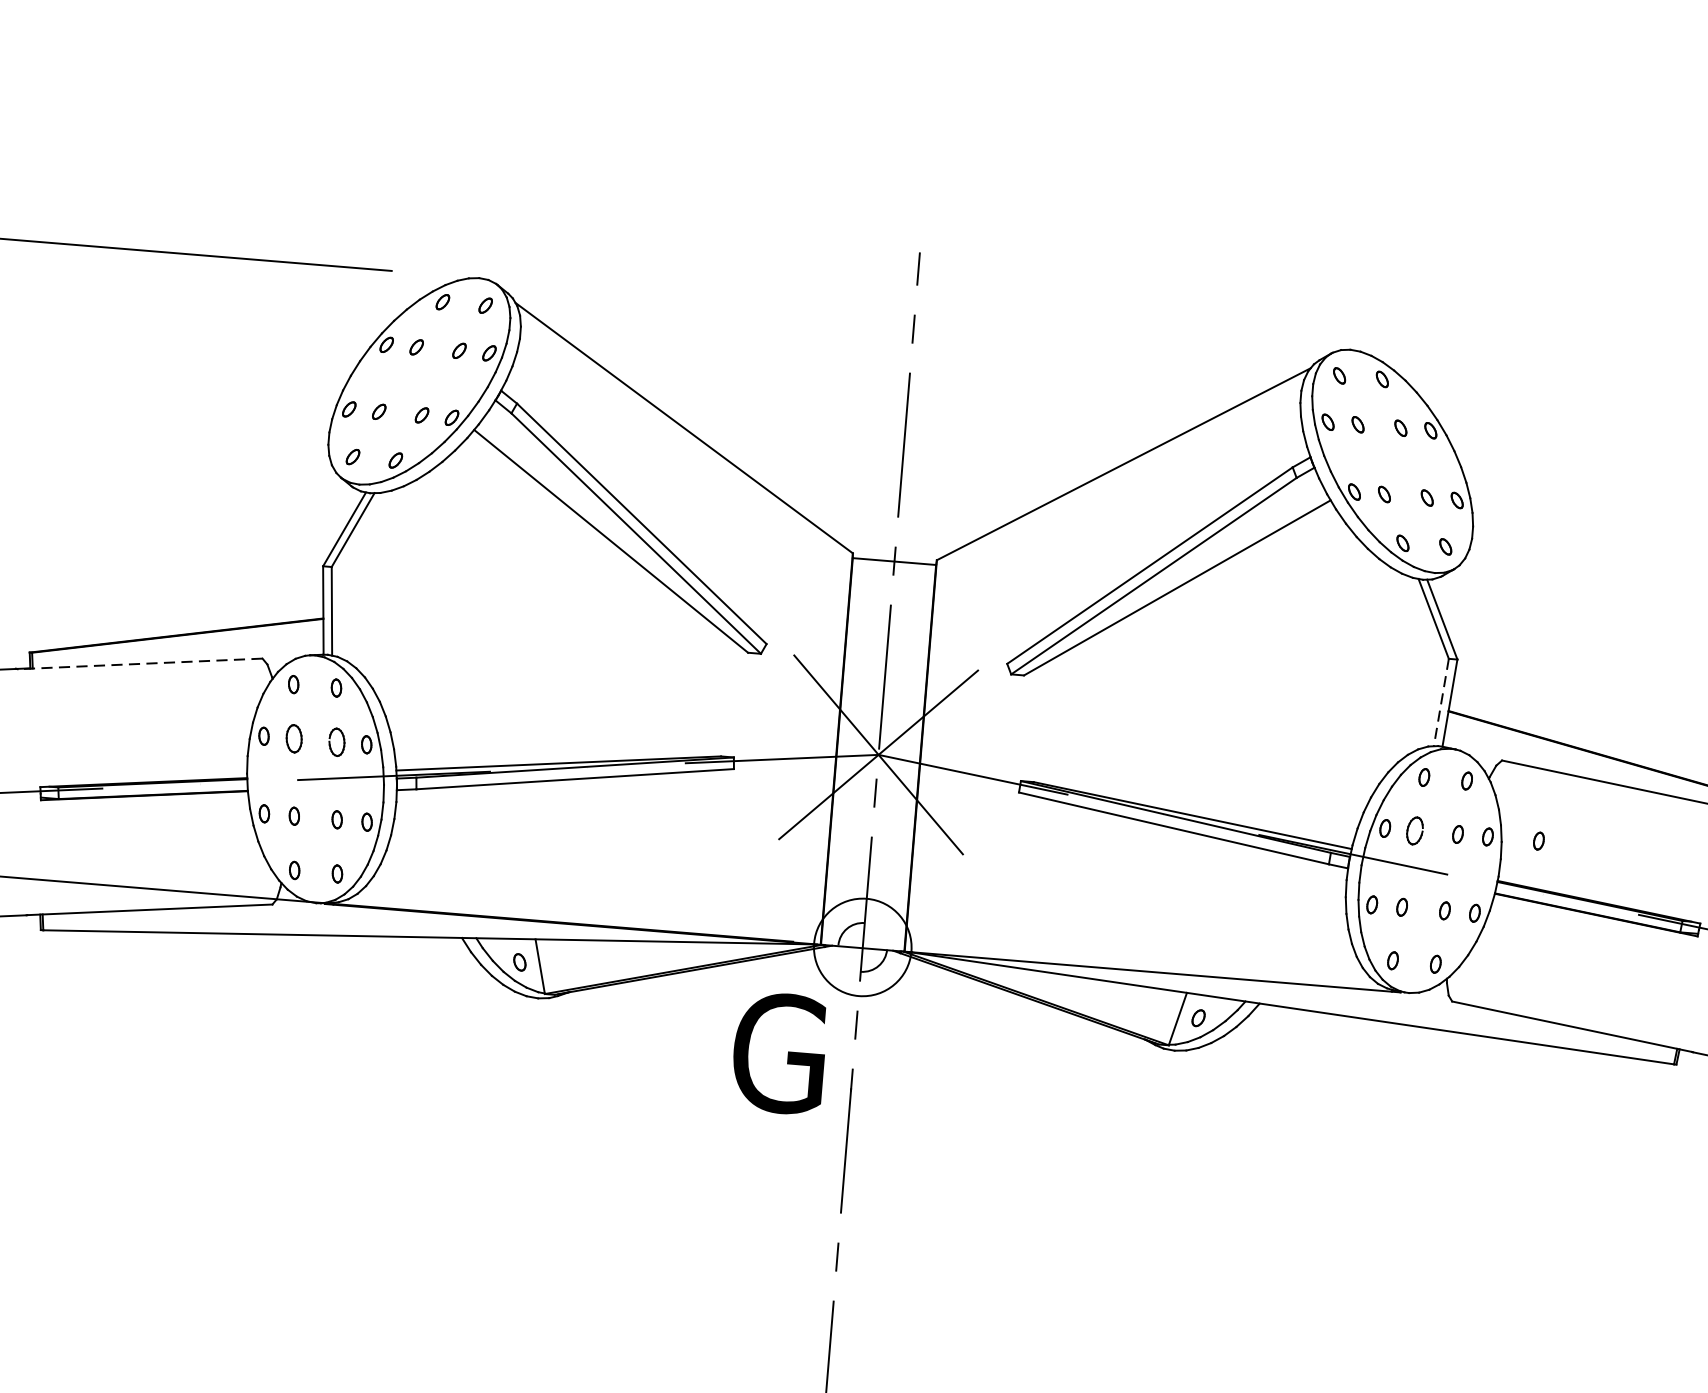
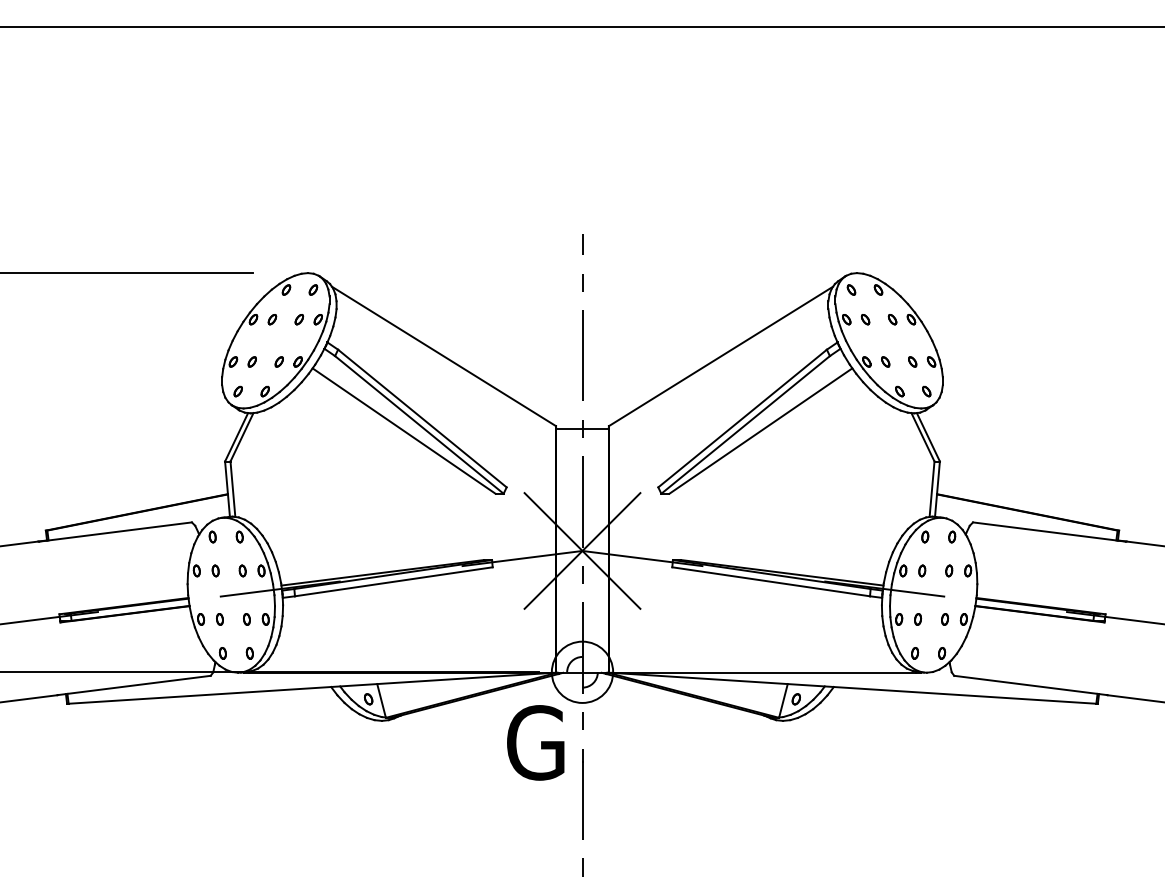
line: (139, 664) -> (115, 532), dashed -> solid
line: (1442, 703) -> (932, 489), dashed -> solid
part: (293, 737) -> (215, 570), size x0.62
part: (336, 741) -> (242, 570), size x0.62
part: (1415, 830) -> (922, 570), size x0.62
part: (1539, 840) -> (1000, 570), removed

